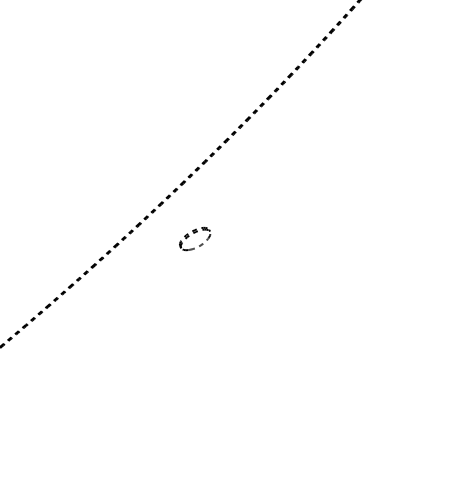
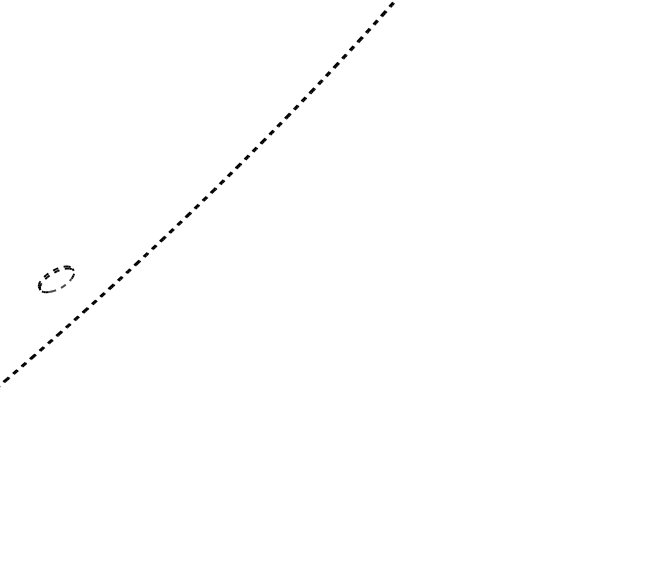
part: (194, 239) -> (55, 279), moved

